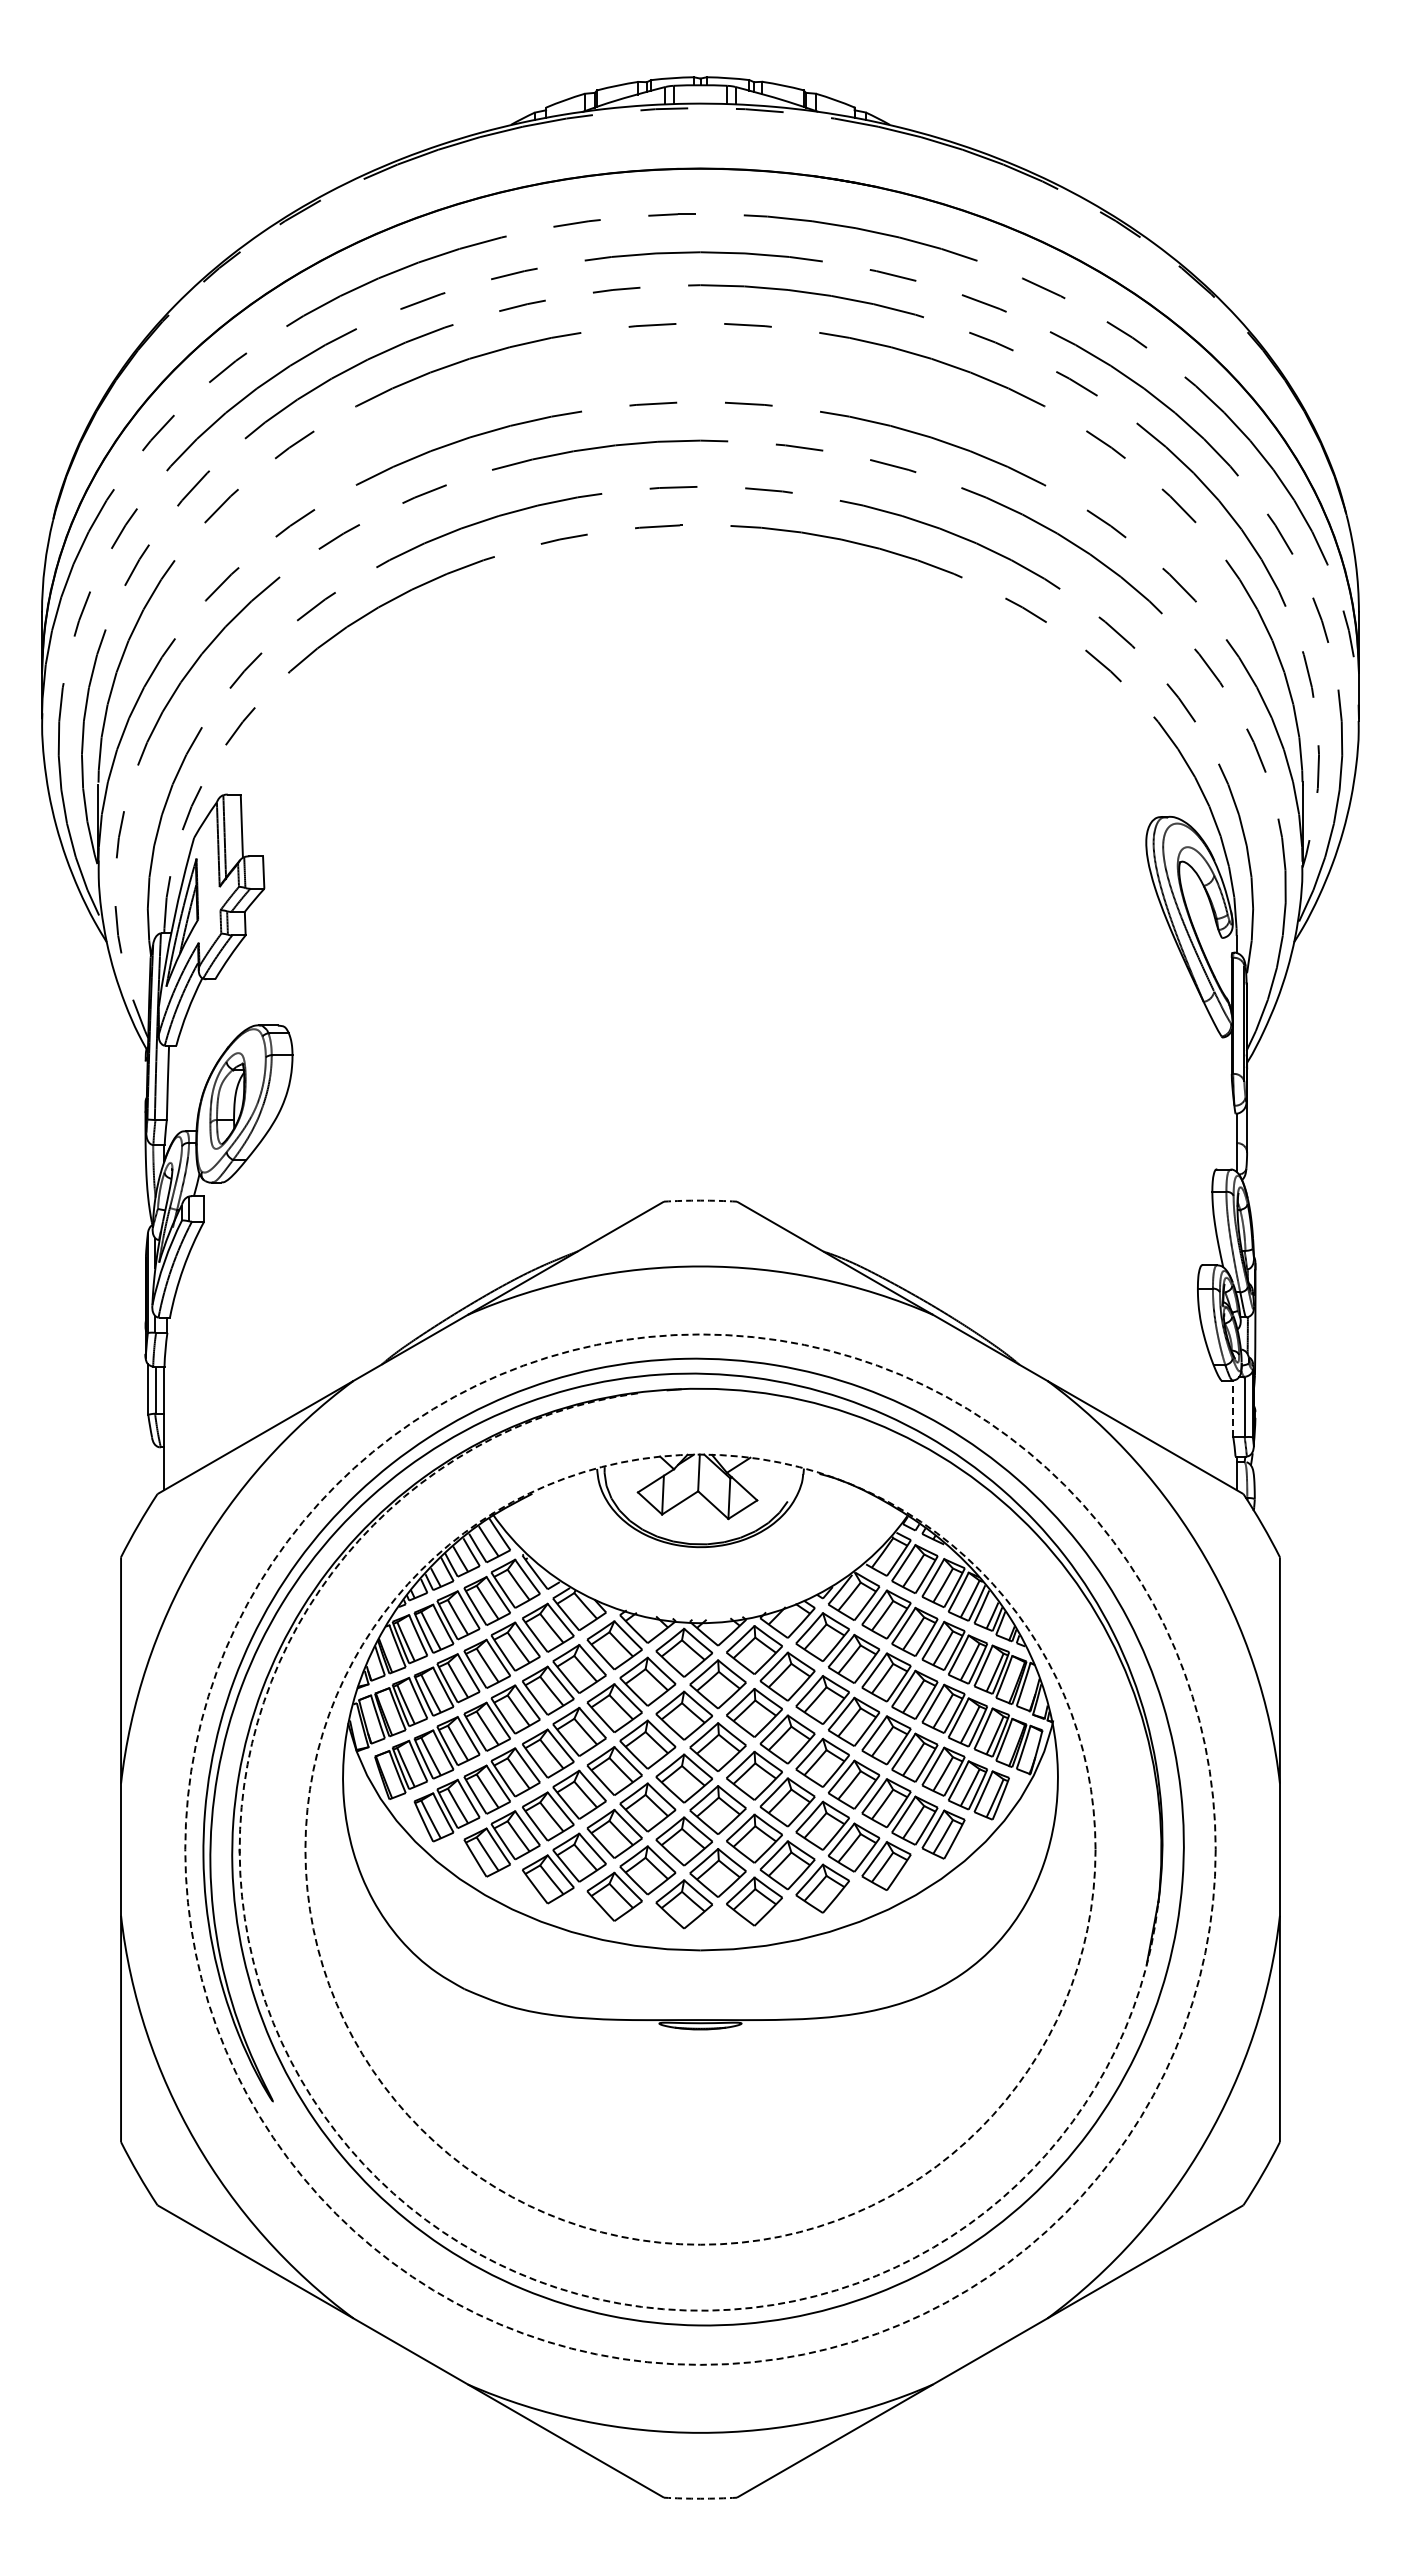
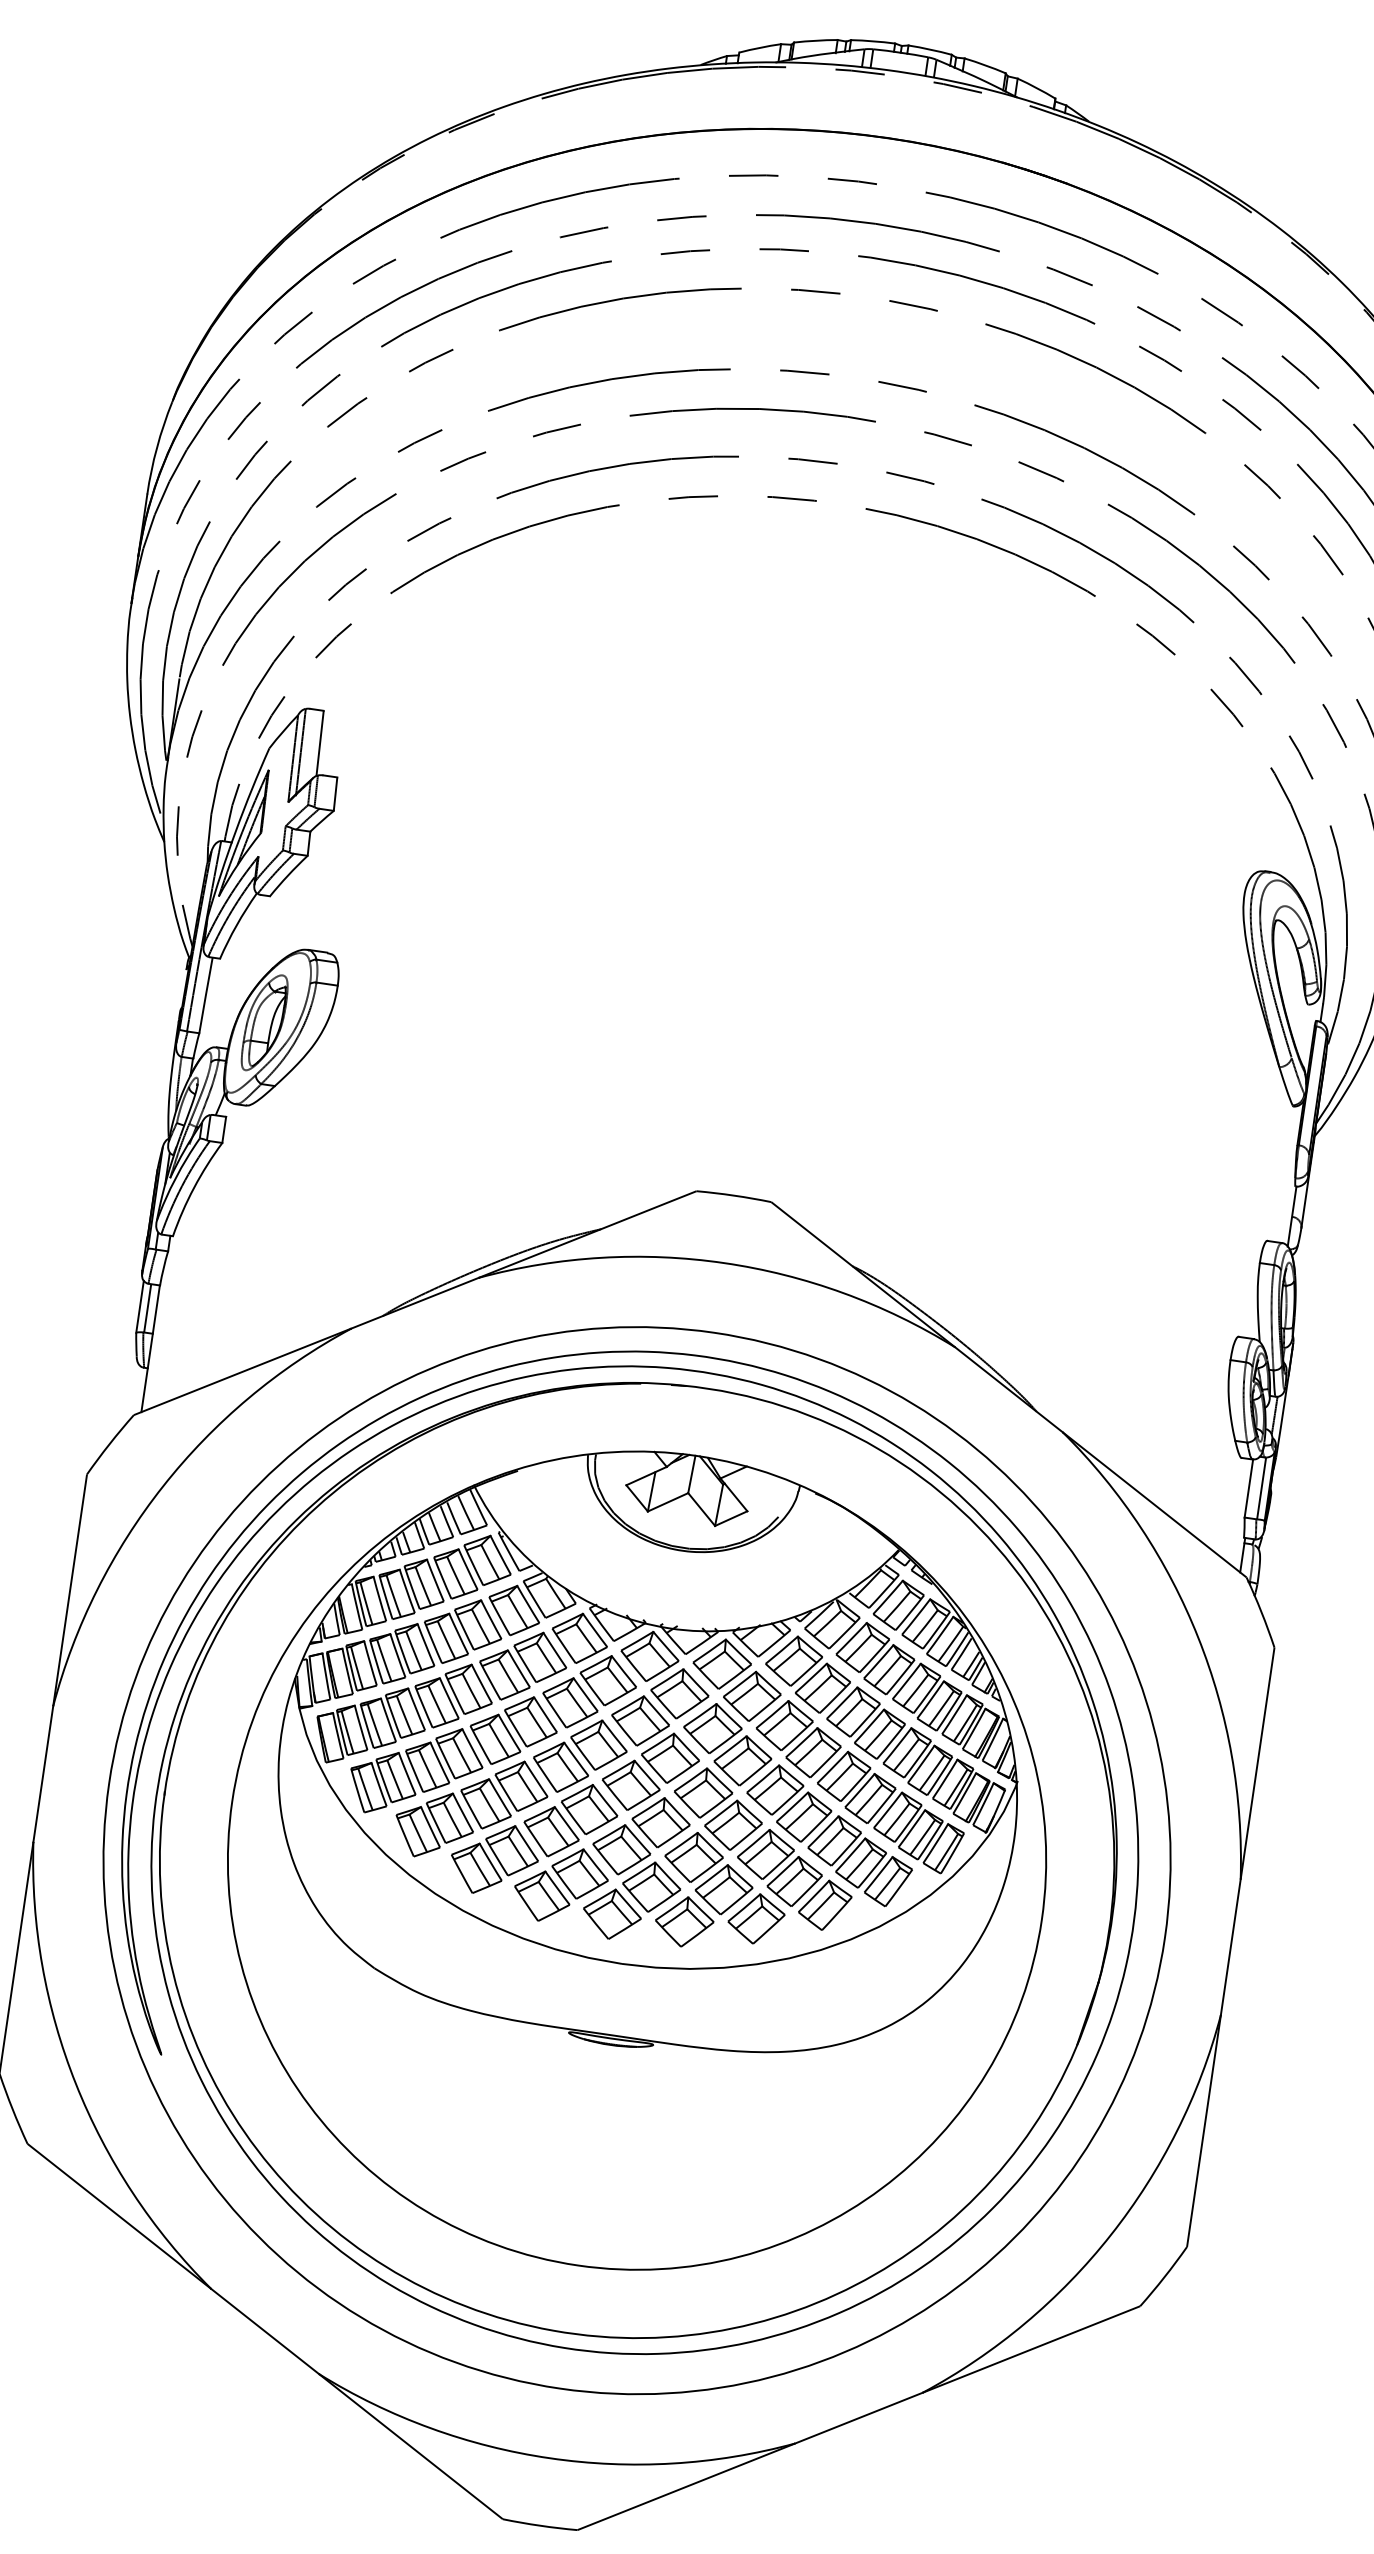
arc: (700, 1200) -> (734, 1195), dashed -> solid
line: (1233, 1408) -> (1249, 1488), dashed -> solid
circle: (700, 1849) -> (637, 1860), dashed -> solid
circle: (700, 1849) -> (637, 1860), dashed -> solid
arc: (378, 2179) -> (257, 2150), dashed -> solid
arc: (700, 2498) -> (540, 2525), dashed -> solid

